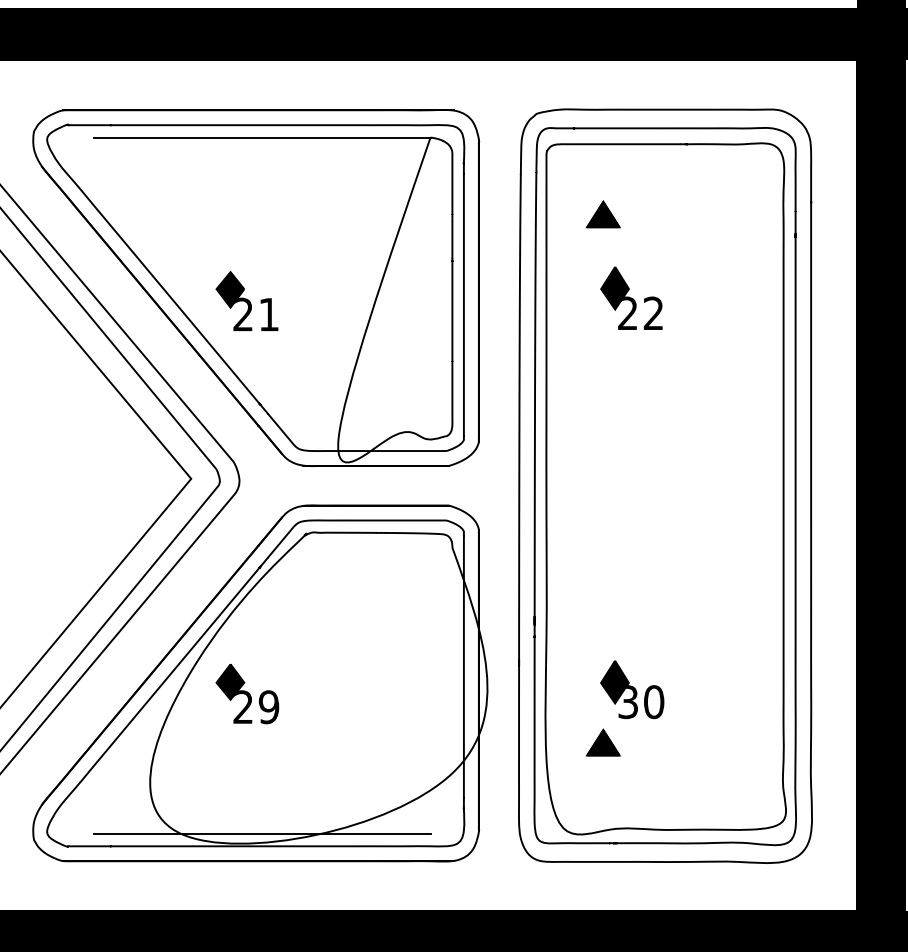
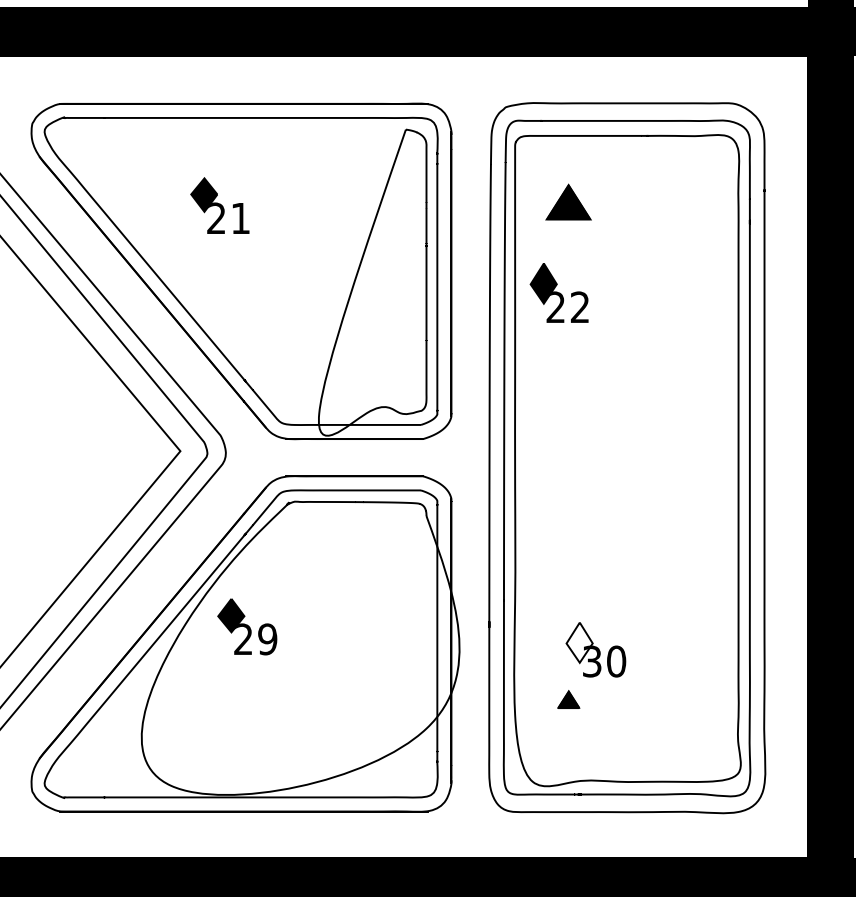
line: (261, 137) -> (246, 129), removed
part: (603, 213) -> (568, 201), size x1.4
part: (630, 297) -> (558, 292), moved
part: (246, 300) -> (219, 205), moved
fill: (614, 681) -> (579, 642), removed
part: (247, 693) -> (247, 626), moved
part: (603, 742) -> (568, 699), size x0.7
line: (261, 833) -> (246, 785), removed

